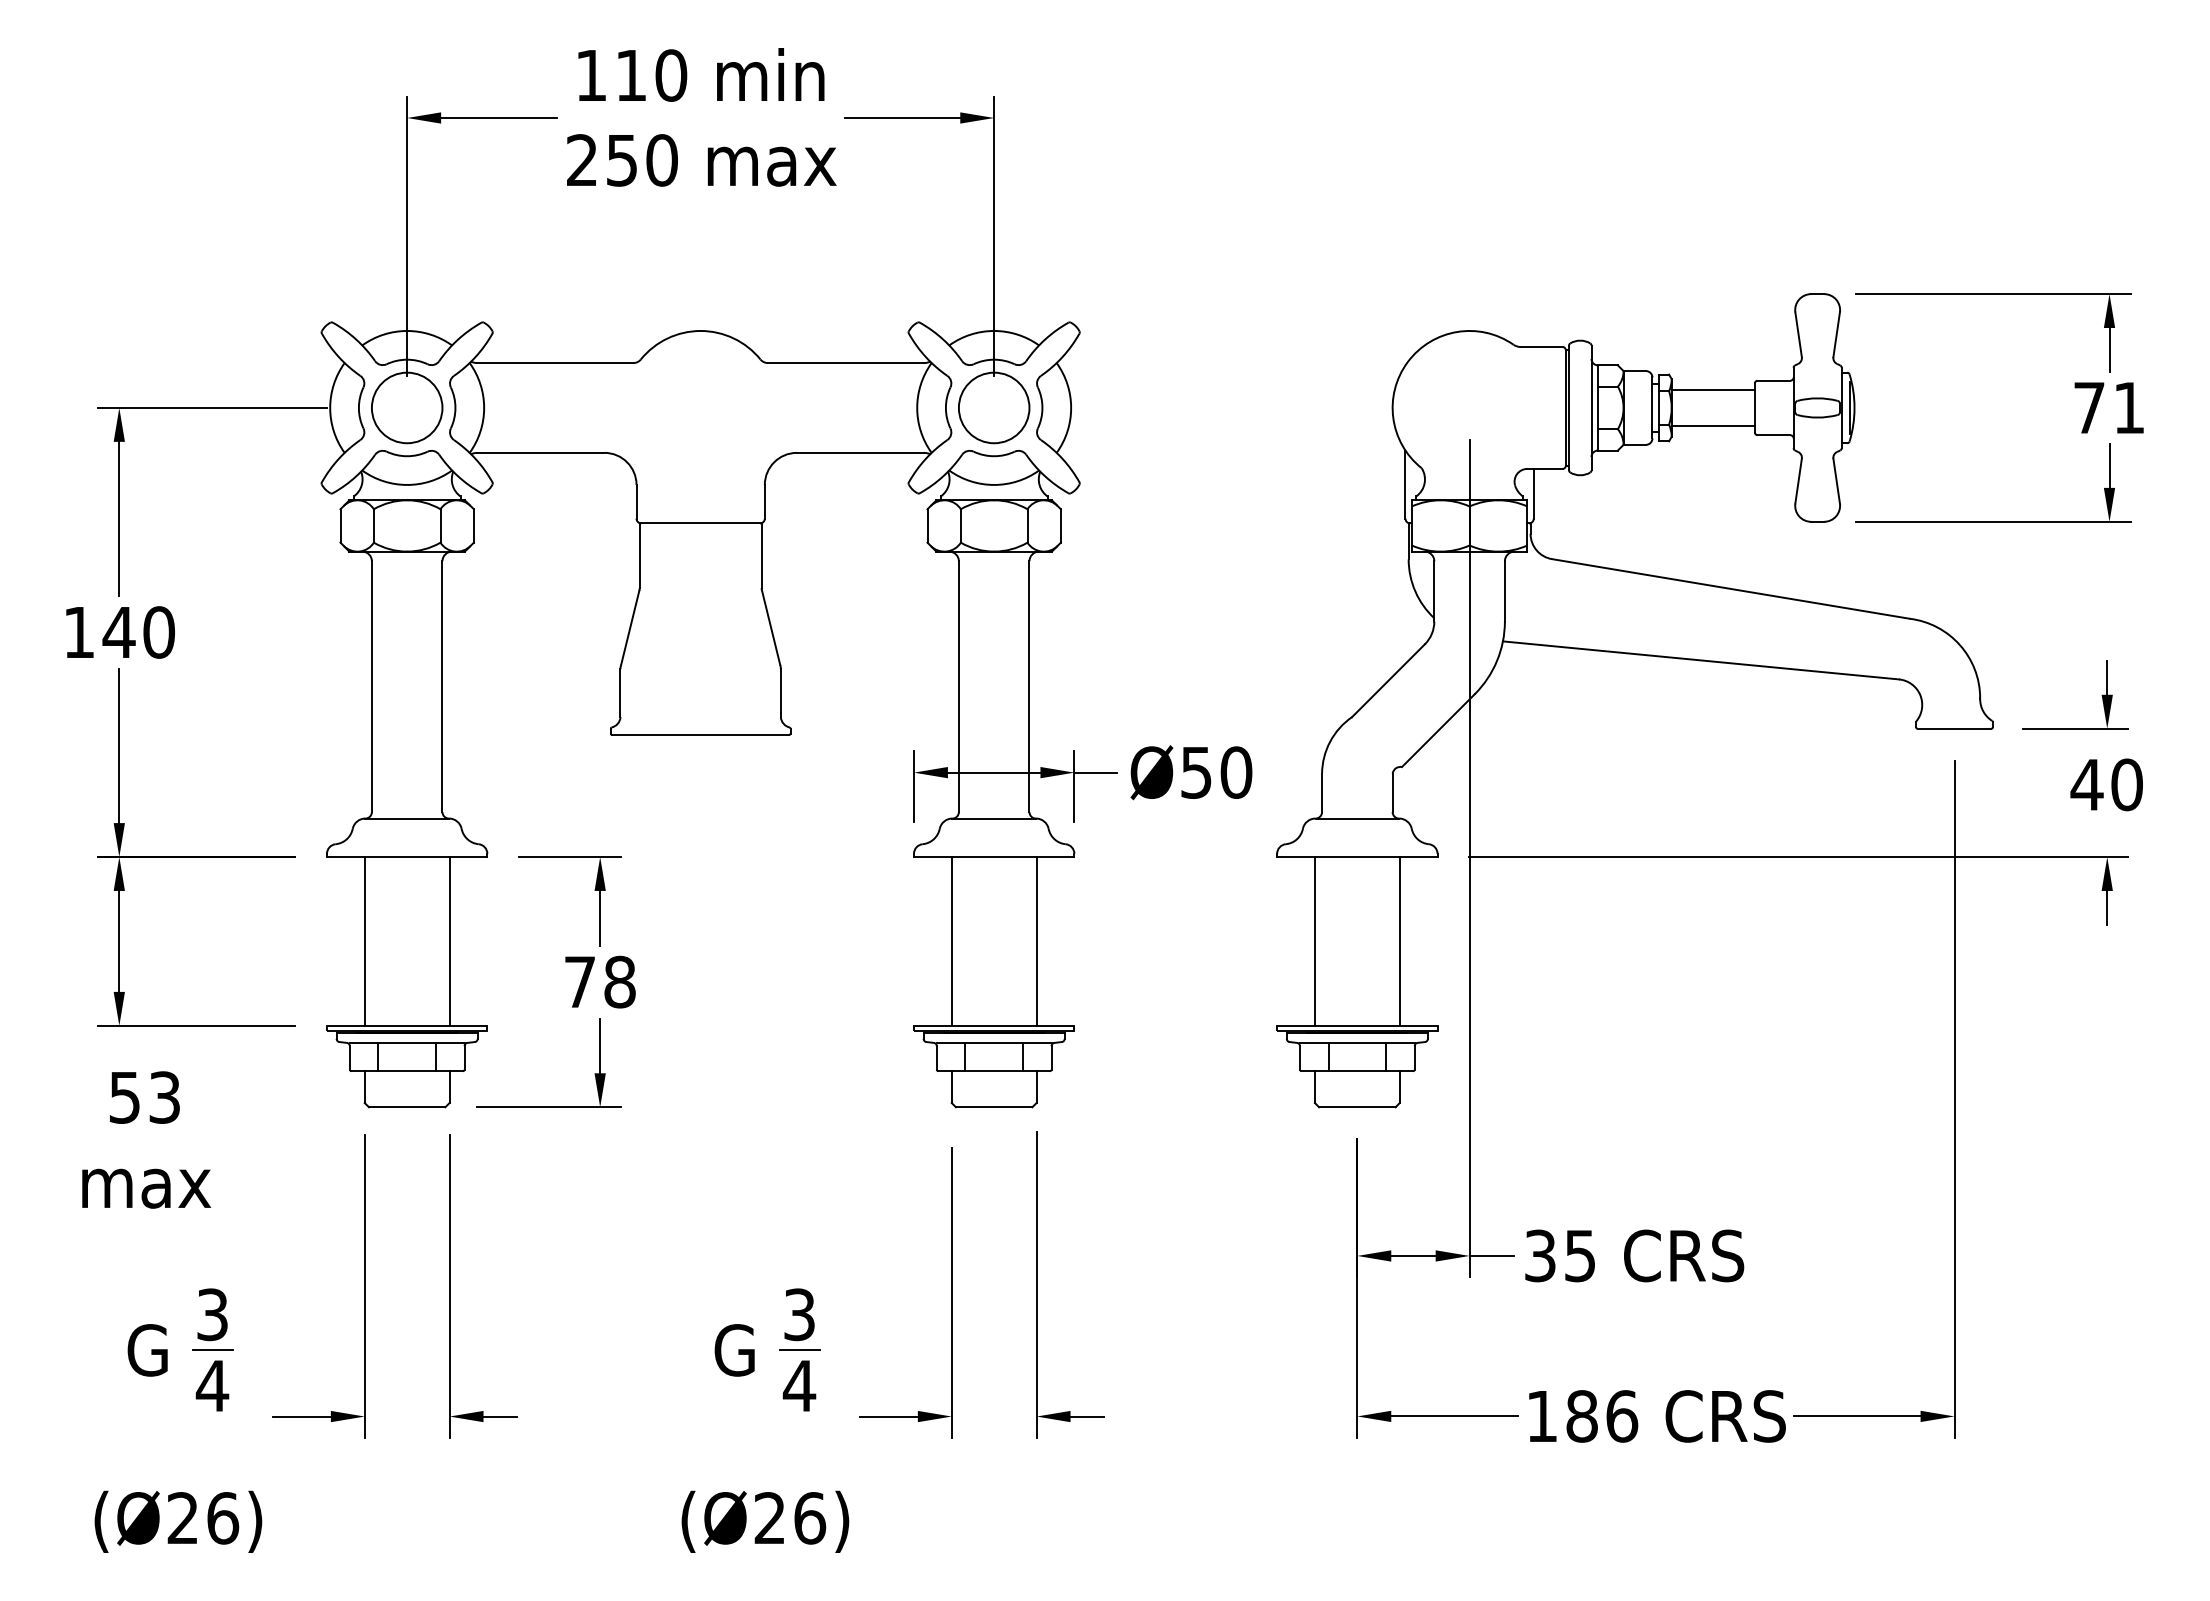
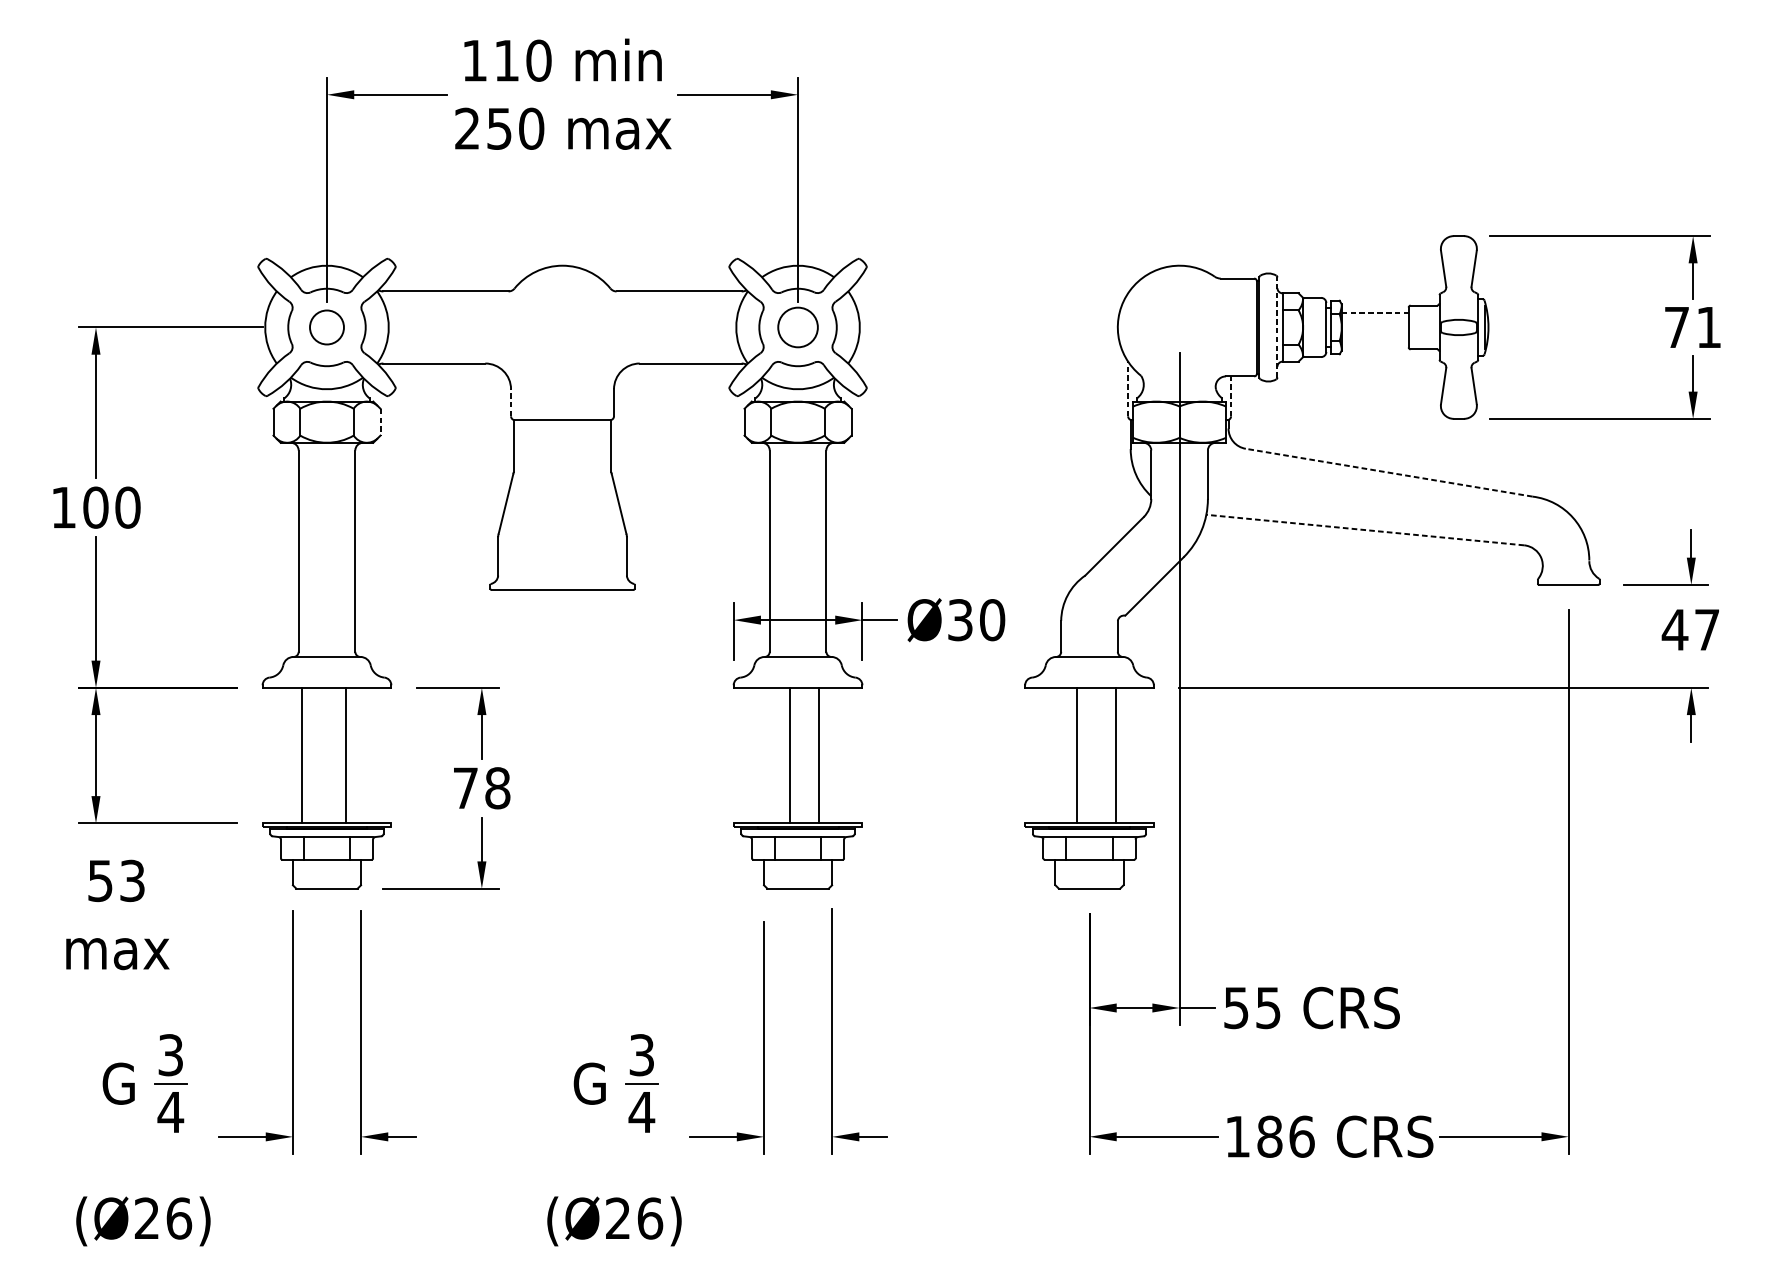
line: (1713, 390) -> (1375, 313), solid -> dashed
circle: (406, 407) -> (326, 327), size x0.6
circle: (993, 407) -> (797, 327), size x0.7
line: (1591, 407) -> (1277, 327), solid -> dashed
line: (1713, 425) -> (1375, 341), removed
line: (1405, 484) -> (1128, 388), solid -> dashed
line: (1533, 493) -> (1230, 396), solid -> dashed
line: (636, 501) -> (511, 402), solid -> dashed
line: (473, 525) -> (380, 421), solid -> dashed
line: (1730, 588) -> (1388, 472), solid -> dashed
text: (118, 632) -> (95, 507), 140 -> 100
line: (1701, 660) -> (1365, 530), solid -> dashed
text: (1196, 772) -> (960, 620), Ø50 -> Ø30
text: (2126, 784) -> (1706, 629), 40 -> 47
line: (364, 941) -> (345, 755), moved
line: (449, 941) -> (302, 755), moved
line: (951, 941) -> (819, 755), moved
line: (1036, 941) -> (790, 755), moved
line: (1314, 941) -> (1116, 755), moved
line: (1399, 941) -> (1076, 755), moved
text: (1540, 1255) -> (1236, 1007), 35 -> 55

